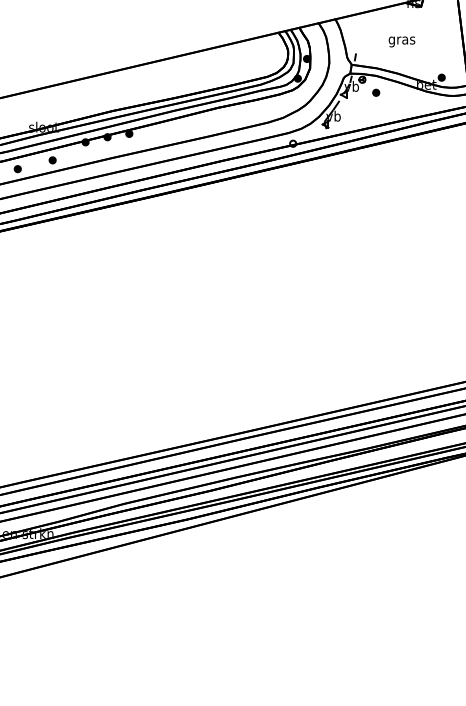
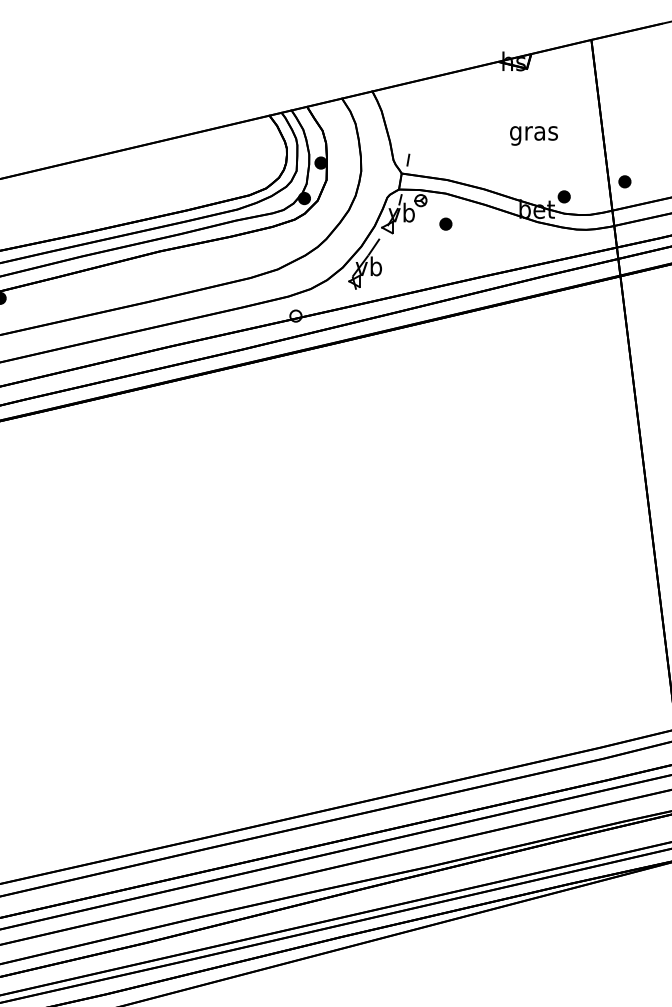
text: (401, 41) -> (533, 135), moved

